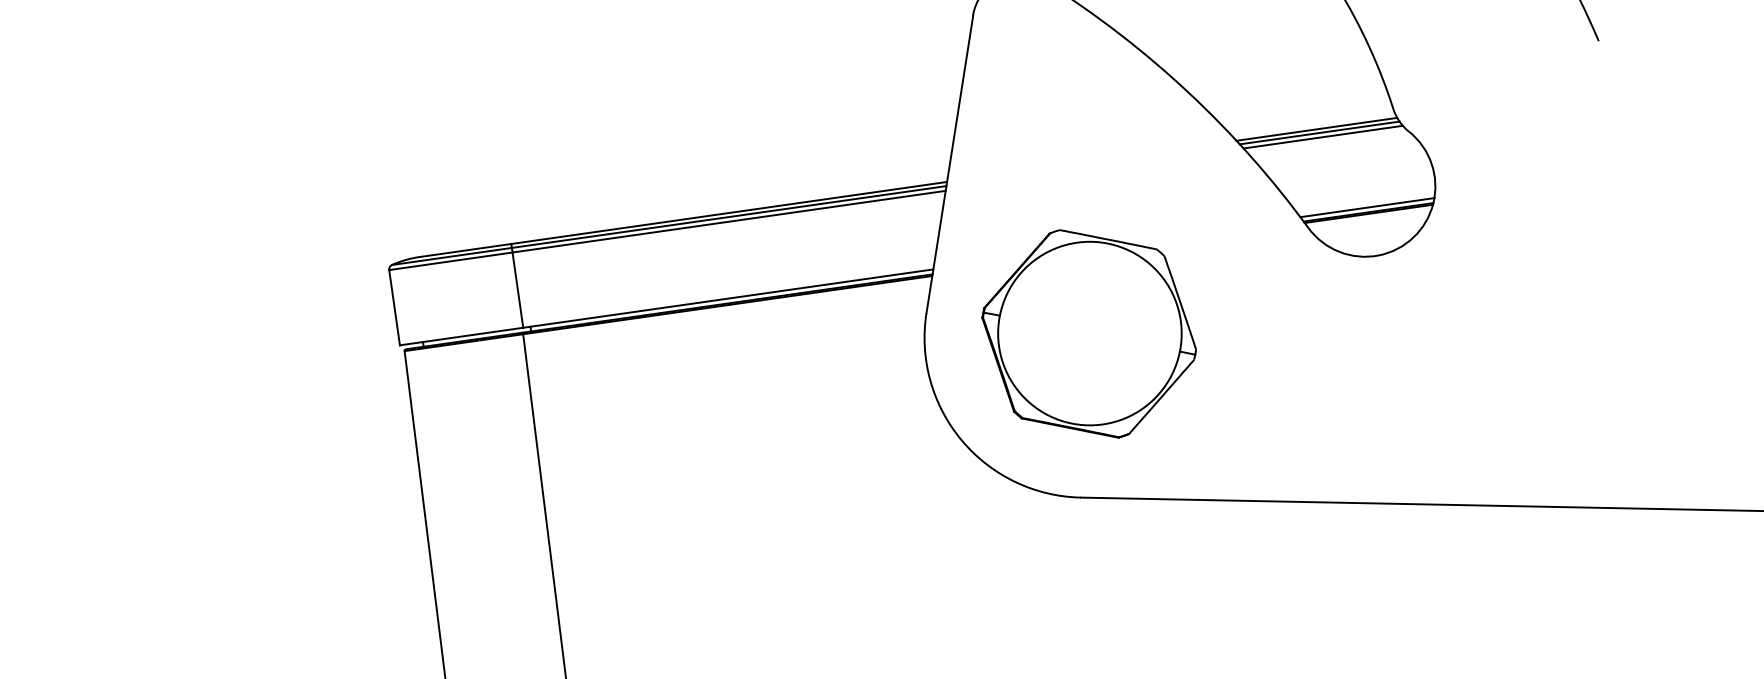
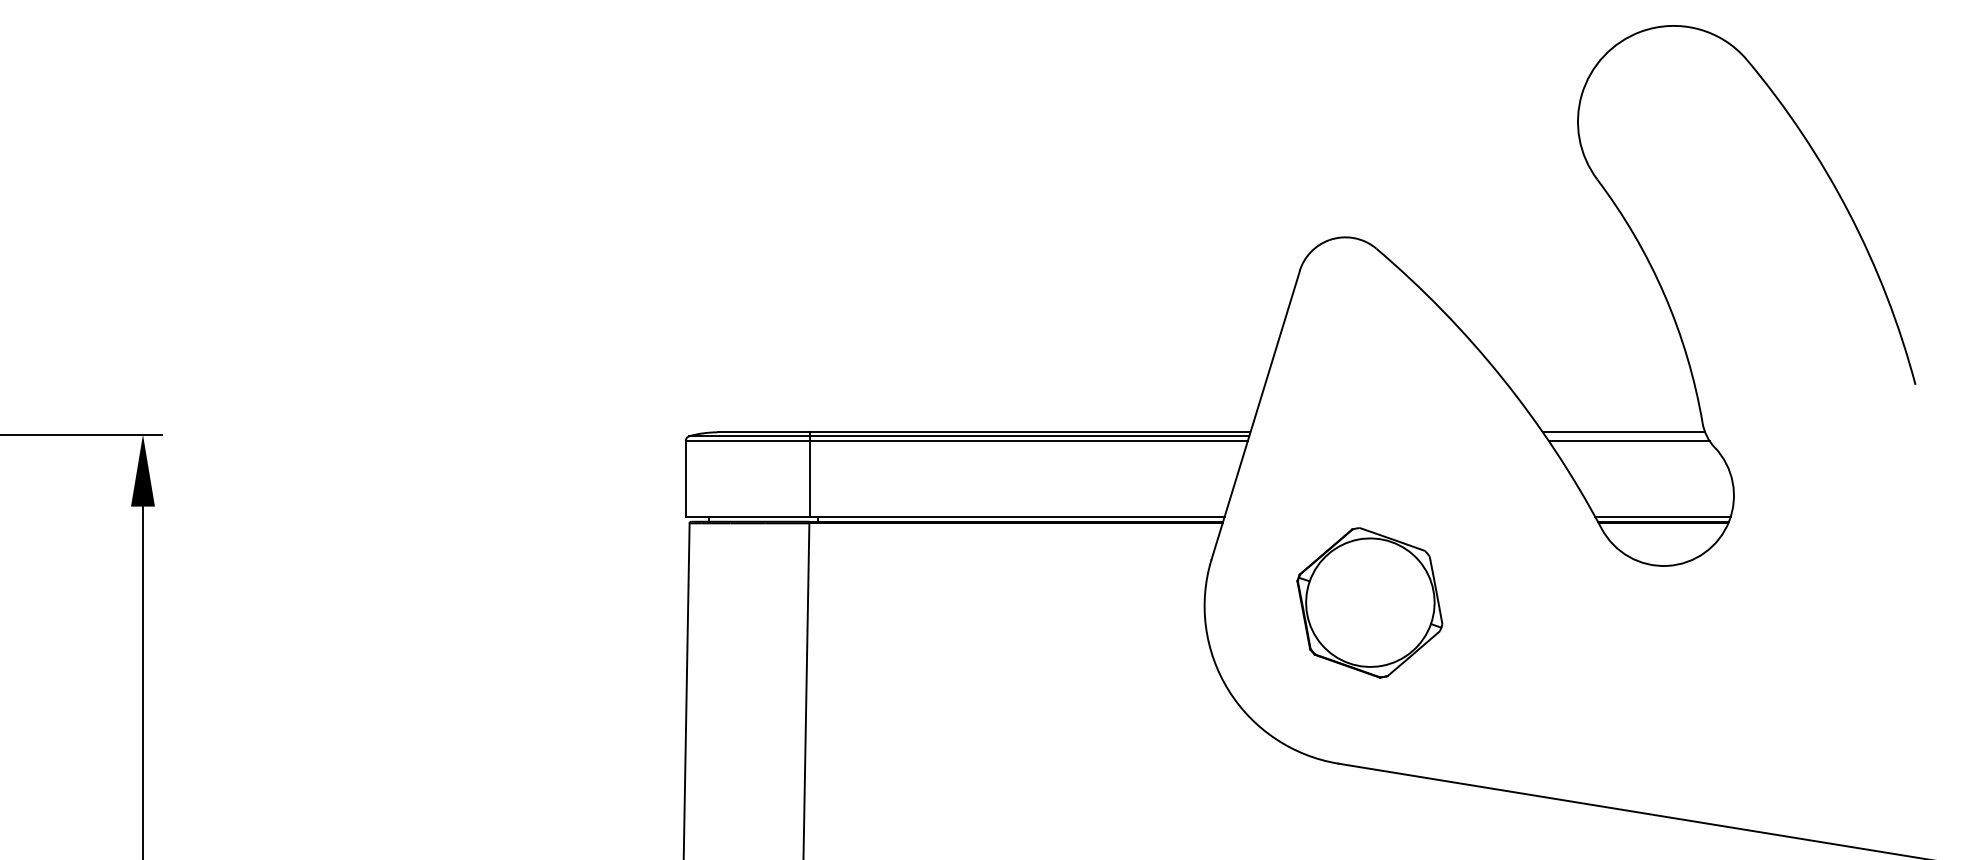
line: (1319, 133) -> (1626, 436), removed
part: (1088, 333) -> (1369, 602), size x0.7

